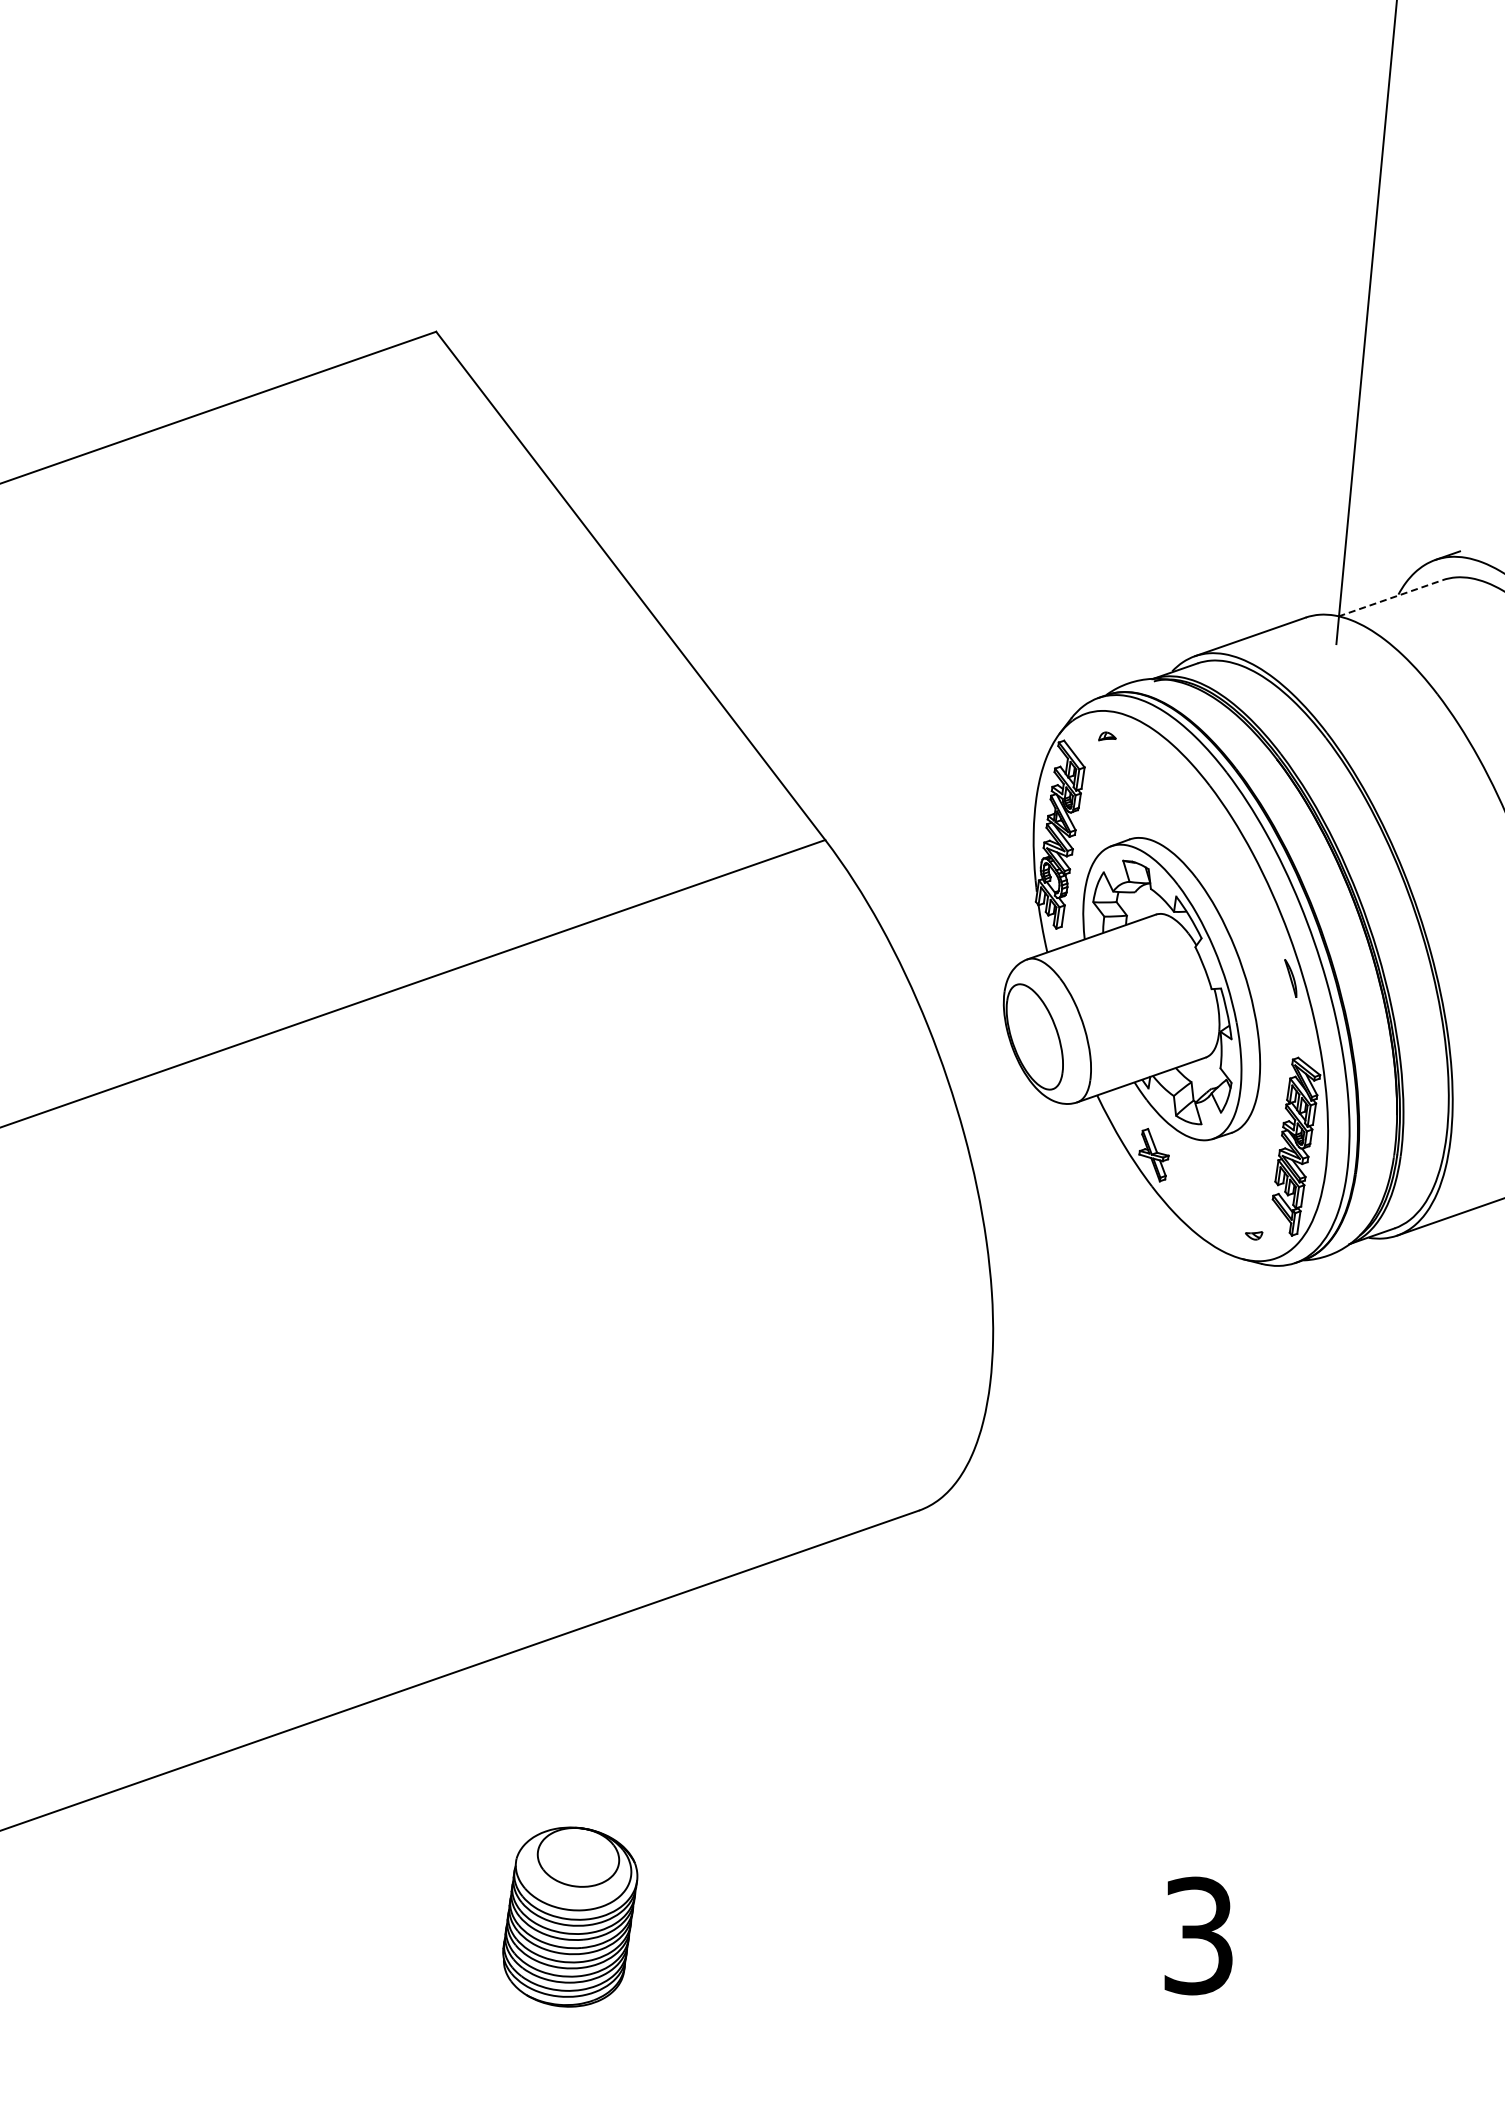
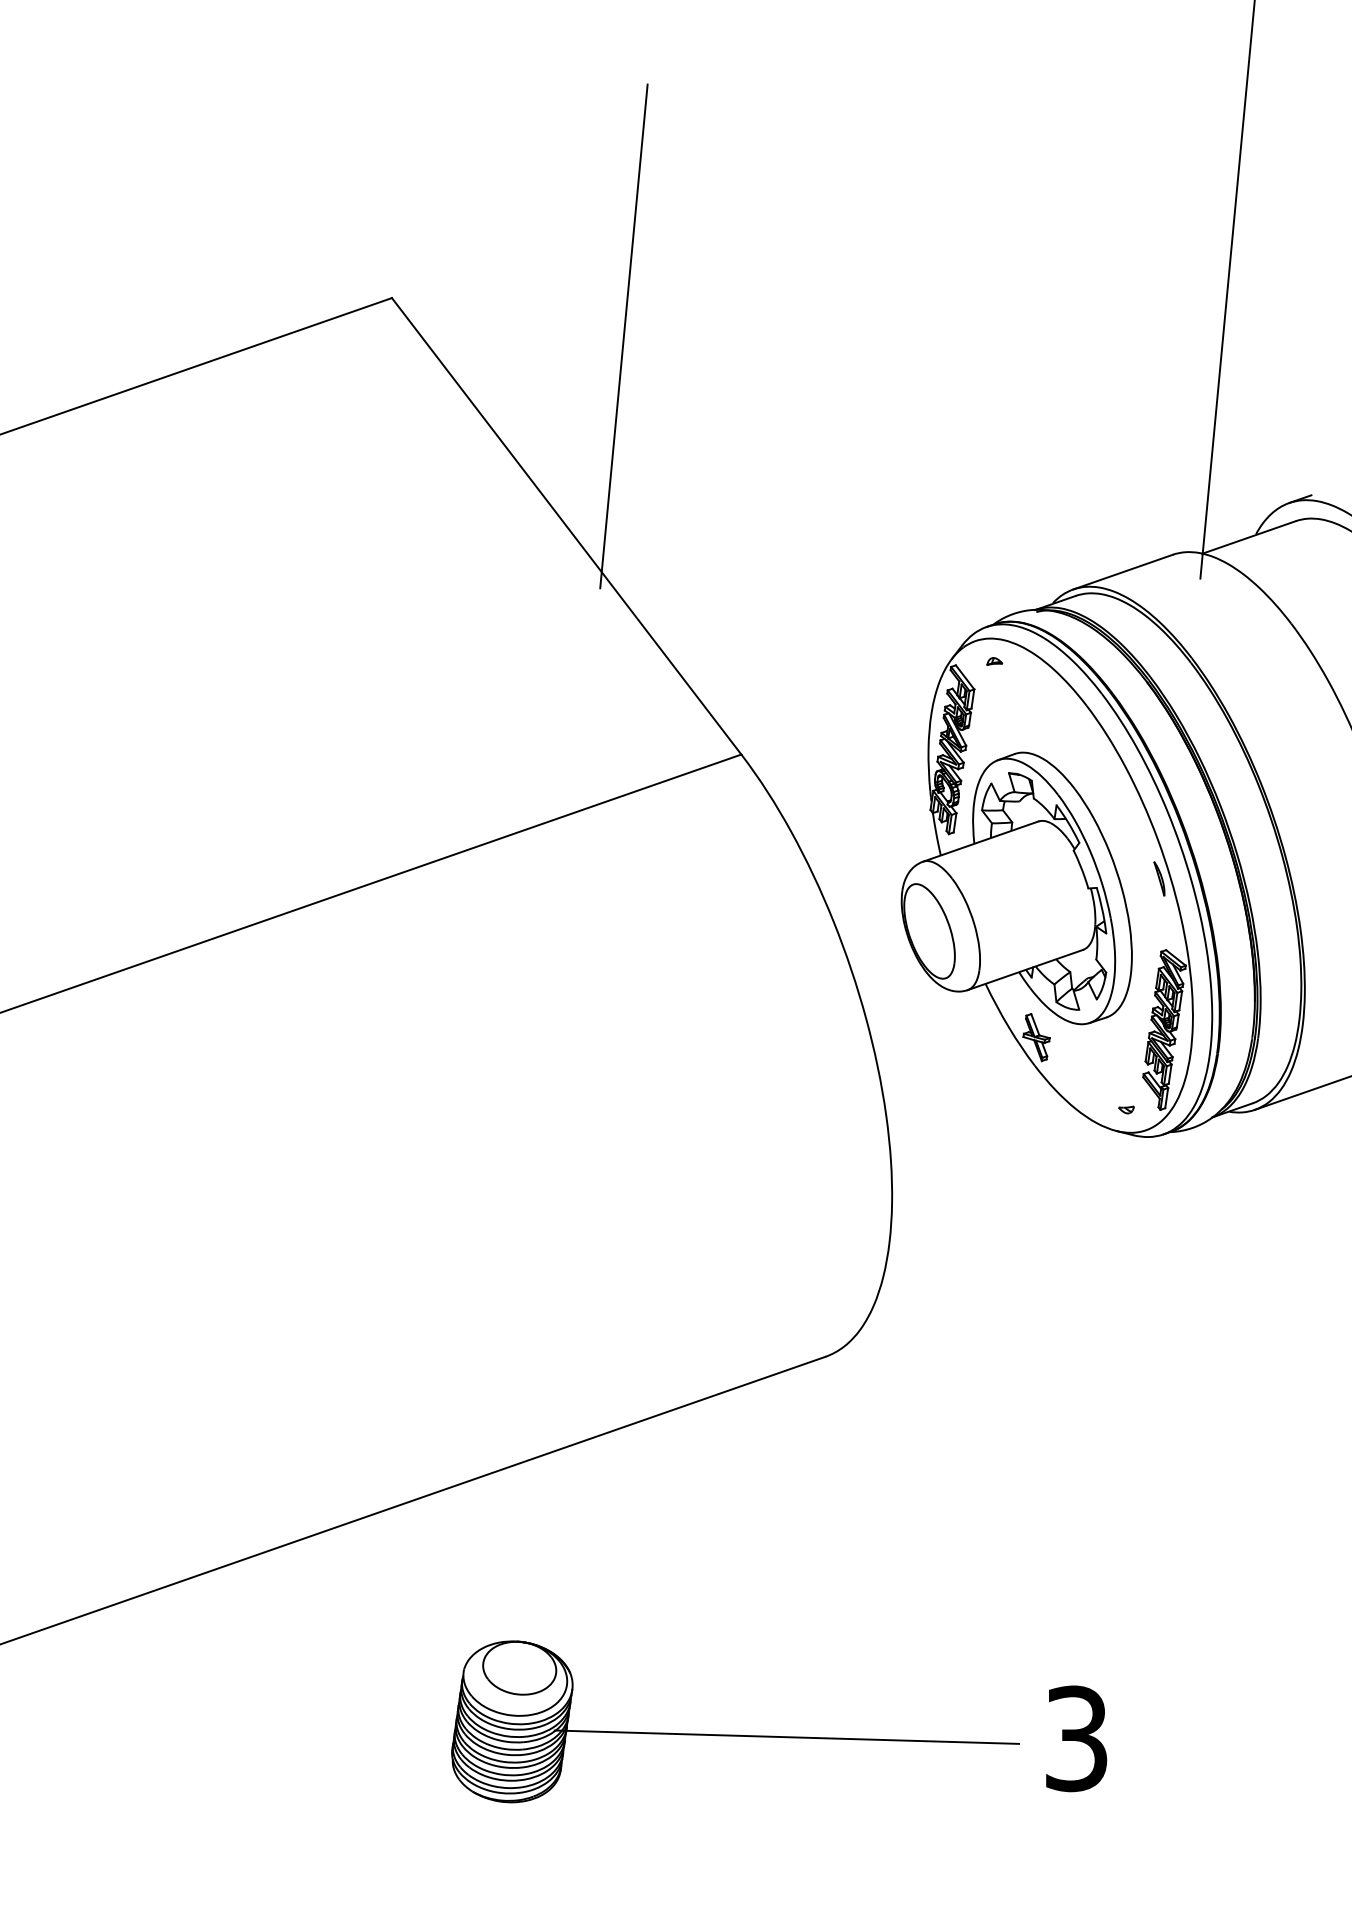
line: (694, 374) -> (623, 336), added
line: (1391, 598) -> (1249, 537), dashed -> solid
line: (875, 1933) -> (786, 1736), added

